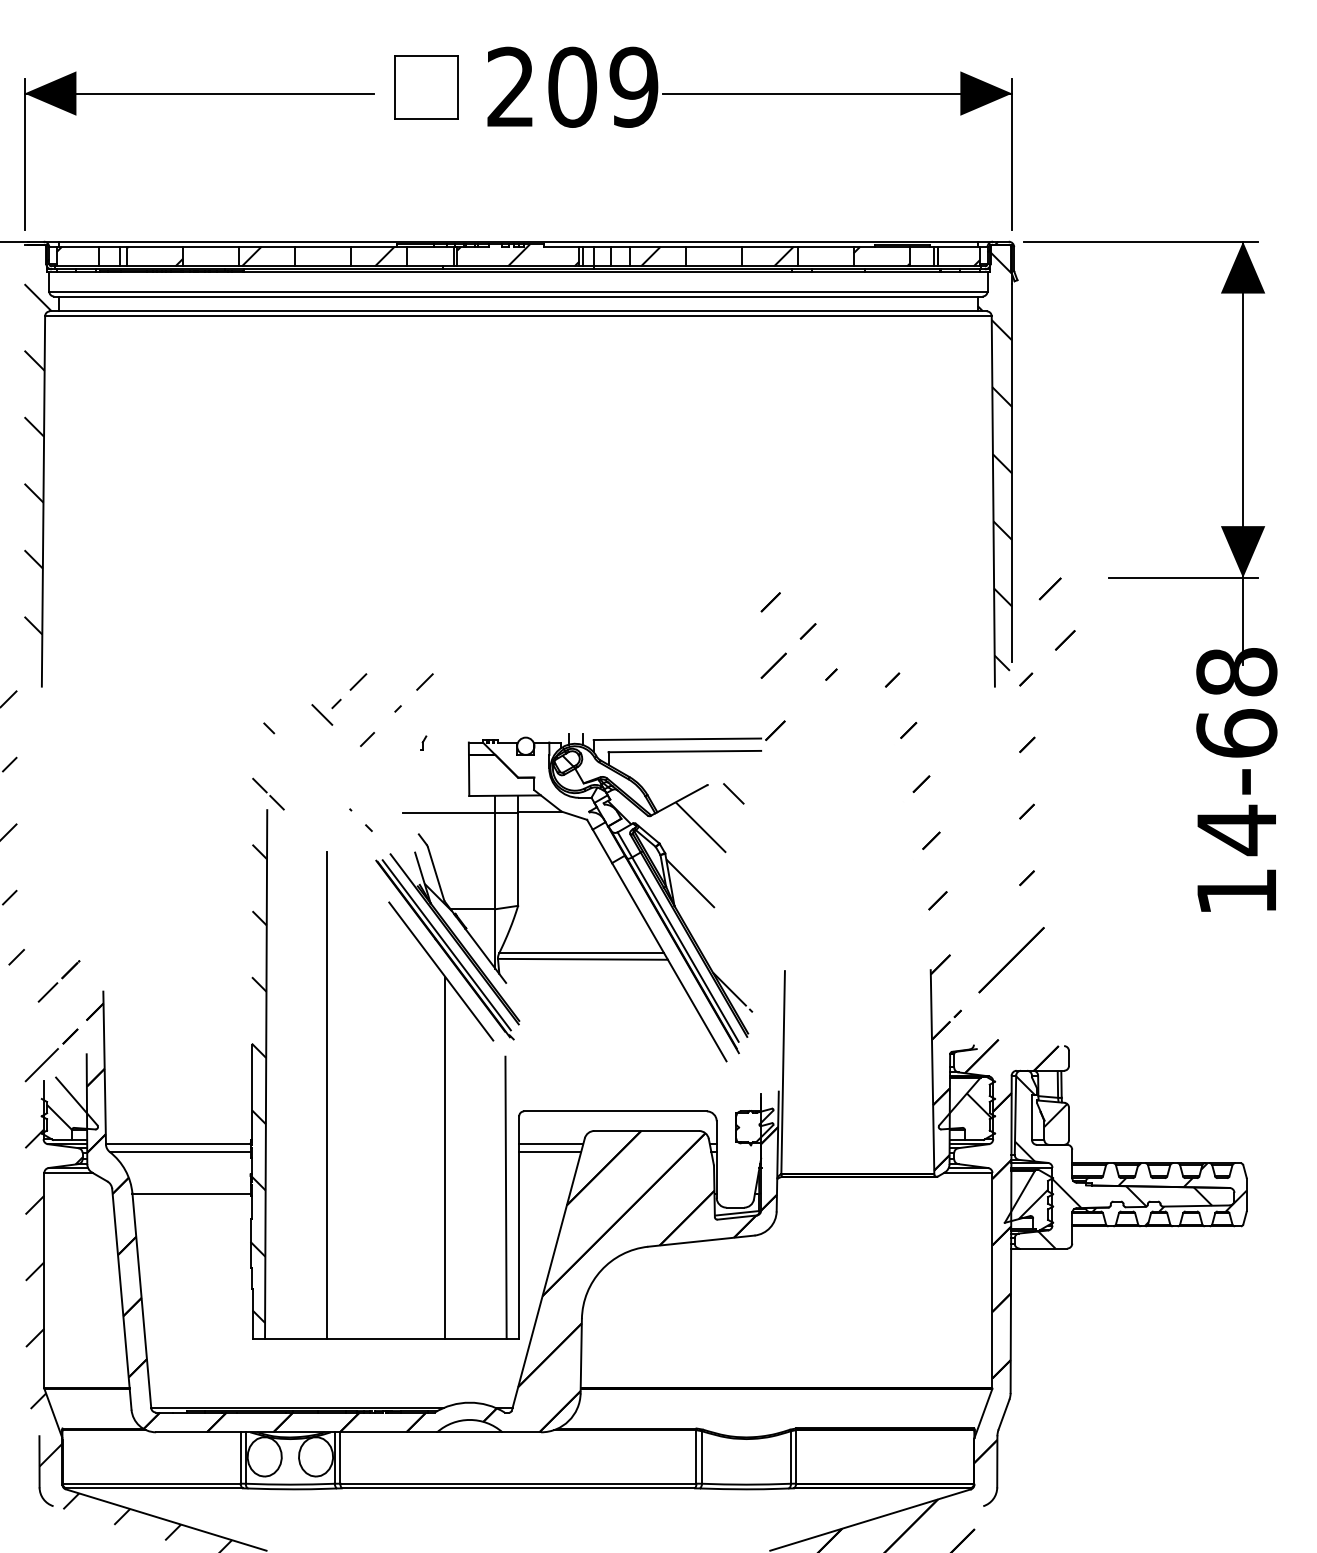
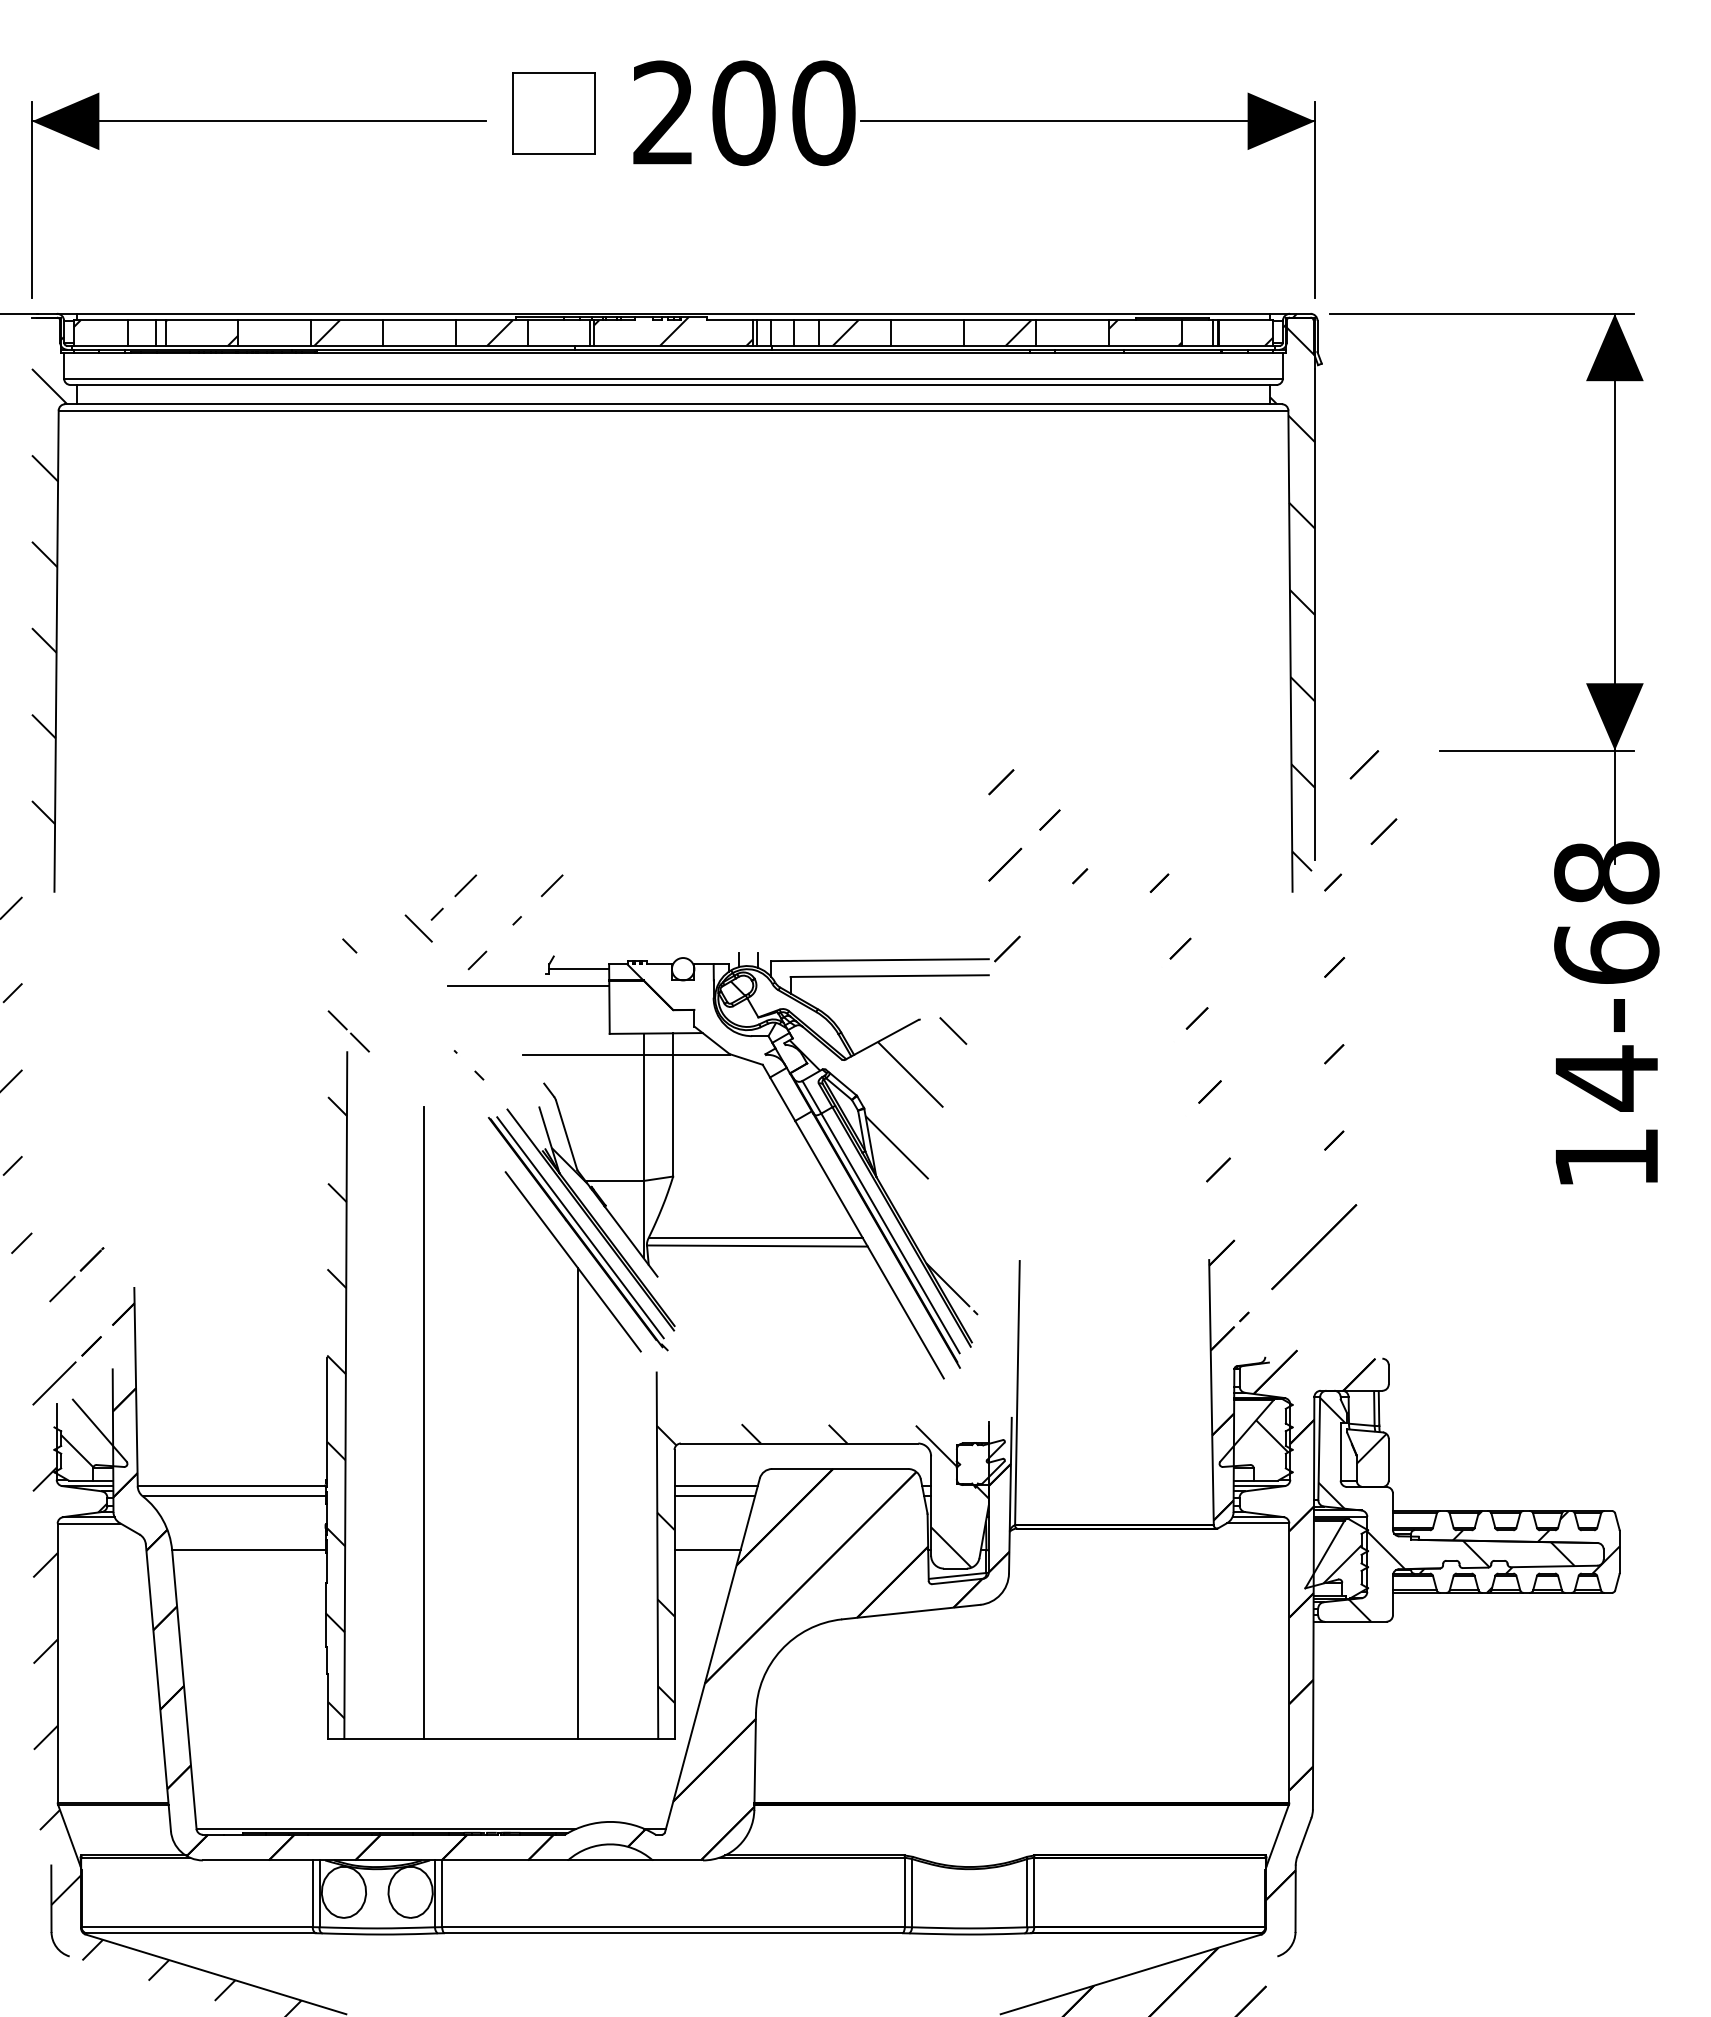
text: (633, 87) -> (823, 113), 209 -> 200
line: (446, 746) -> (579, 969), added
line: (406, 759) -> (528, 986), added
line: (544, 1193) -> (707, 1550), added
hatch: (633, 1203) -> (822, 1563), added

